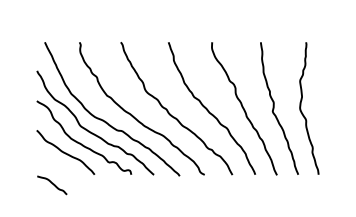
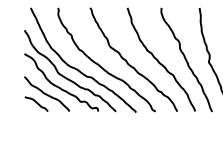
curve: (52, 184) -> (36, 103), moved

